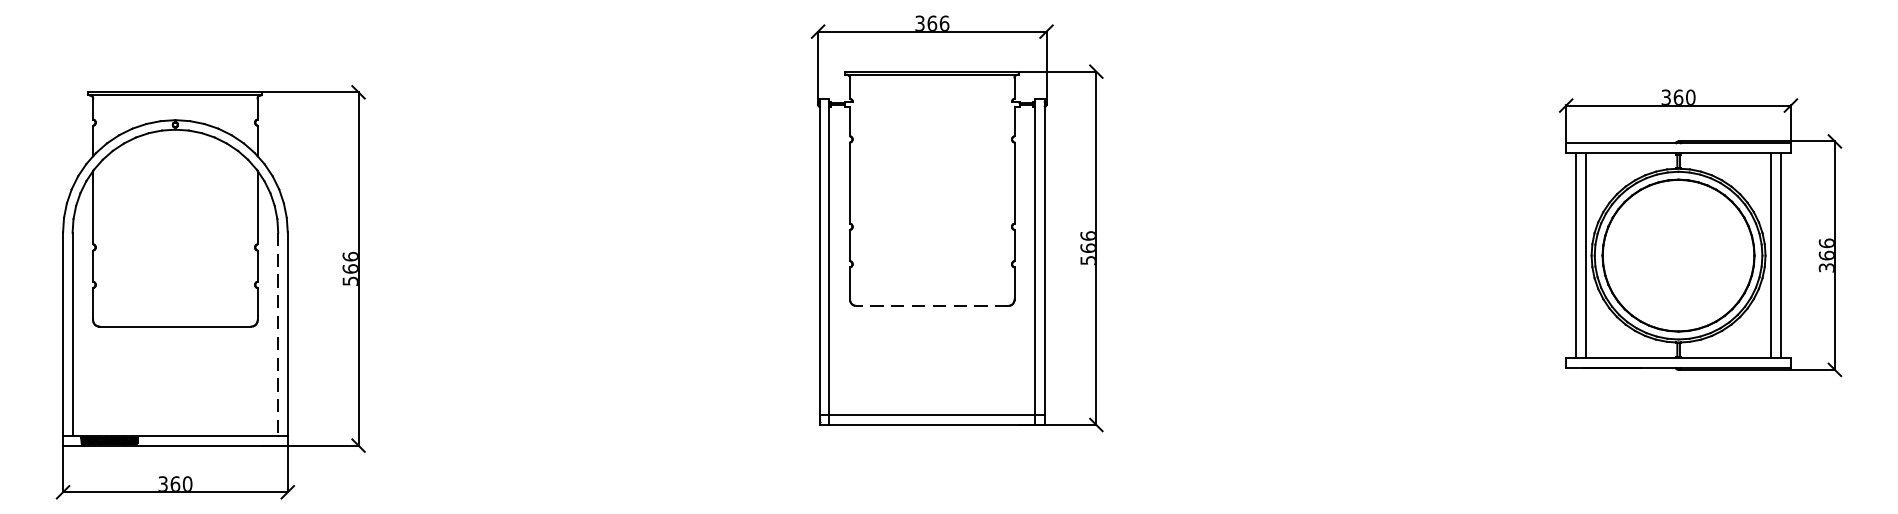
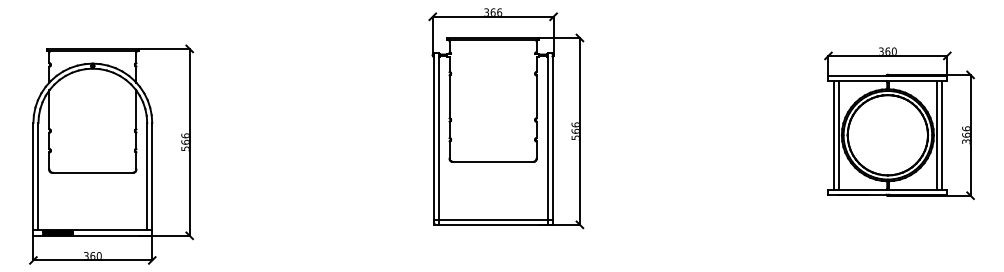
line: (931, 305) -> (492, 161), dashed -> solid
line: (278, 333) -> (147, 176), dashed -> solid

